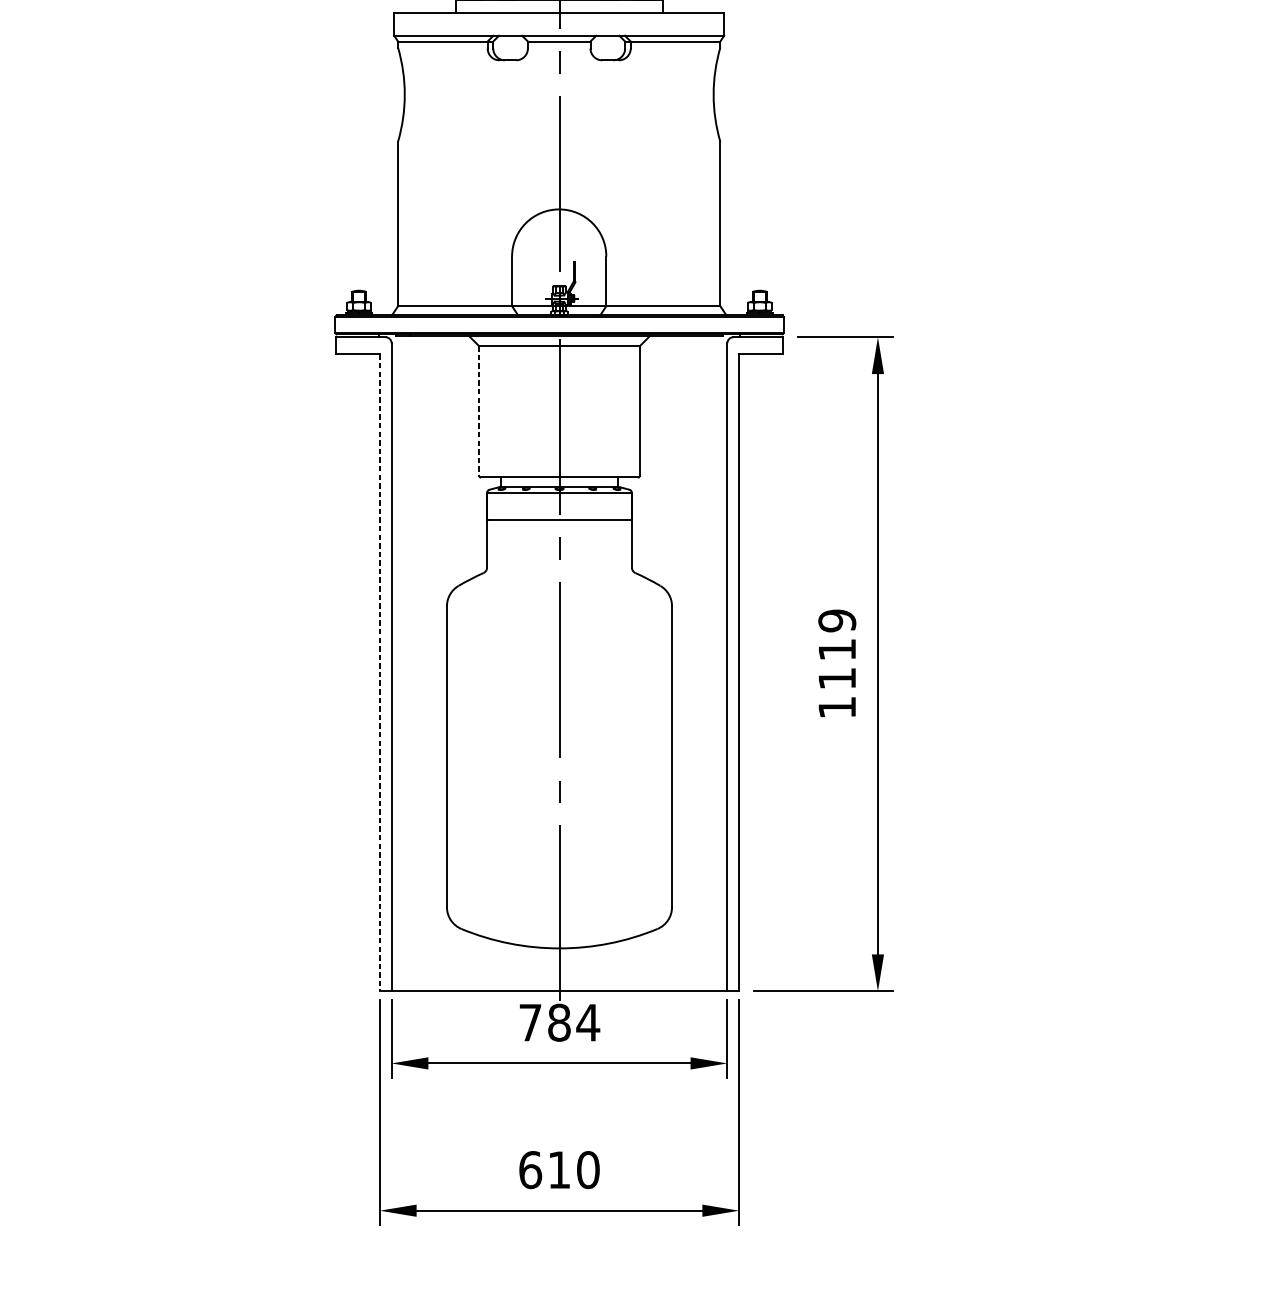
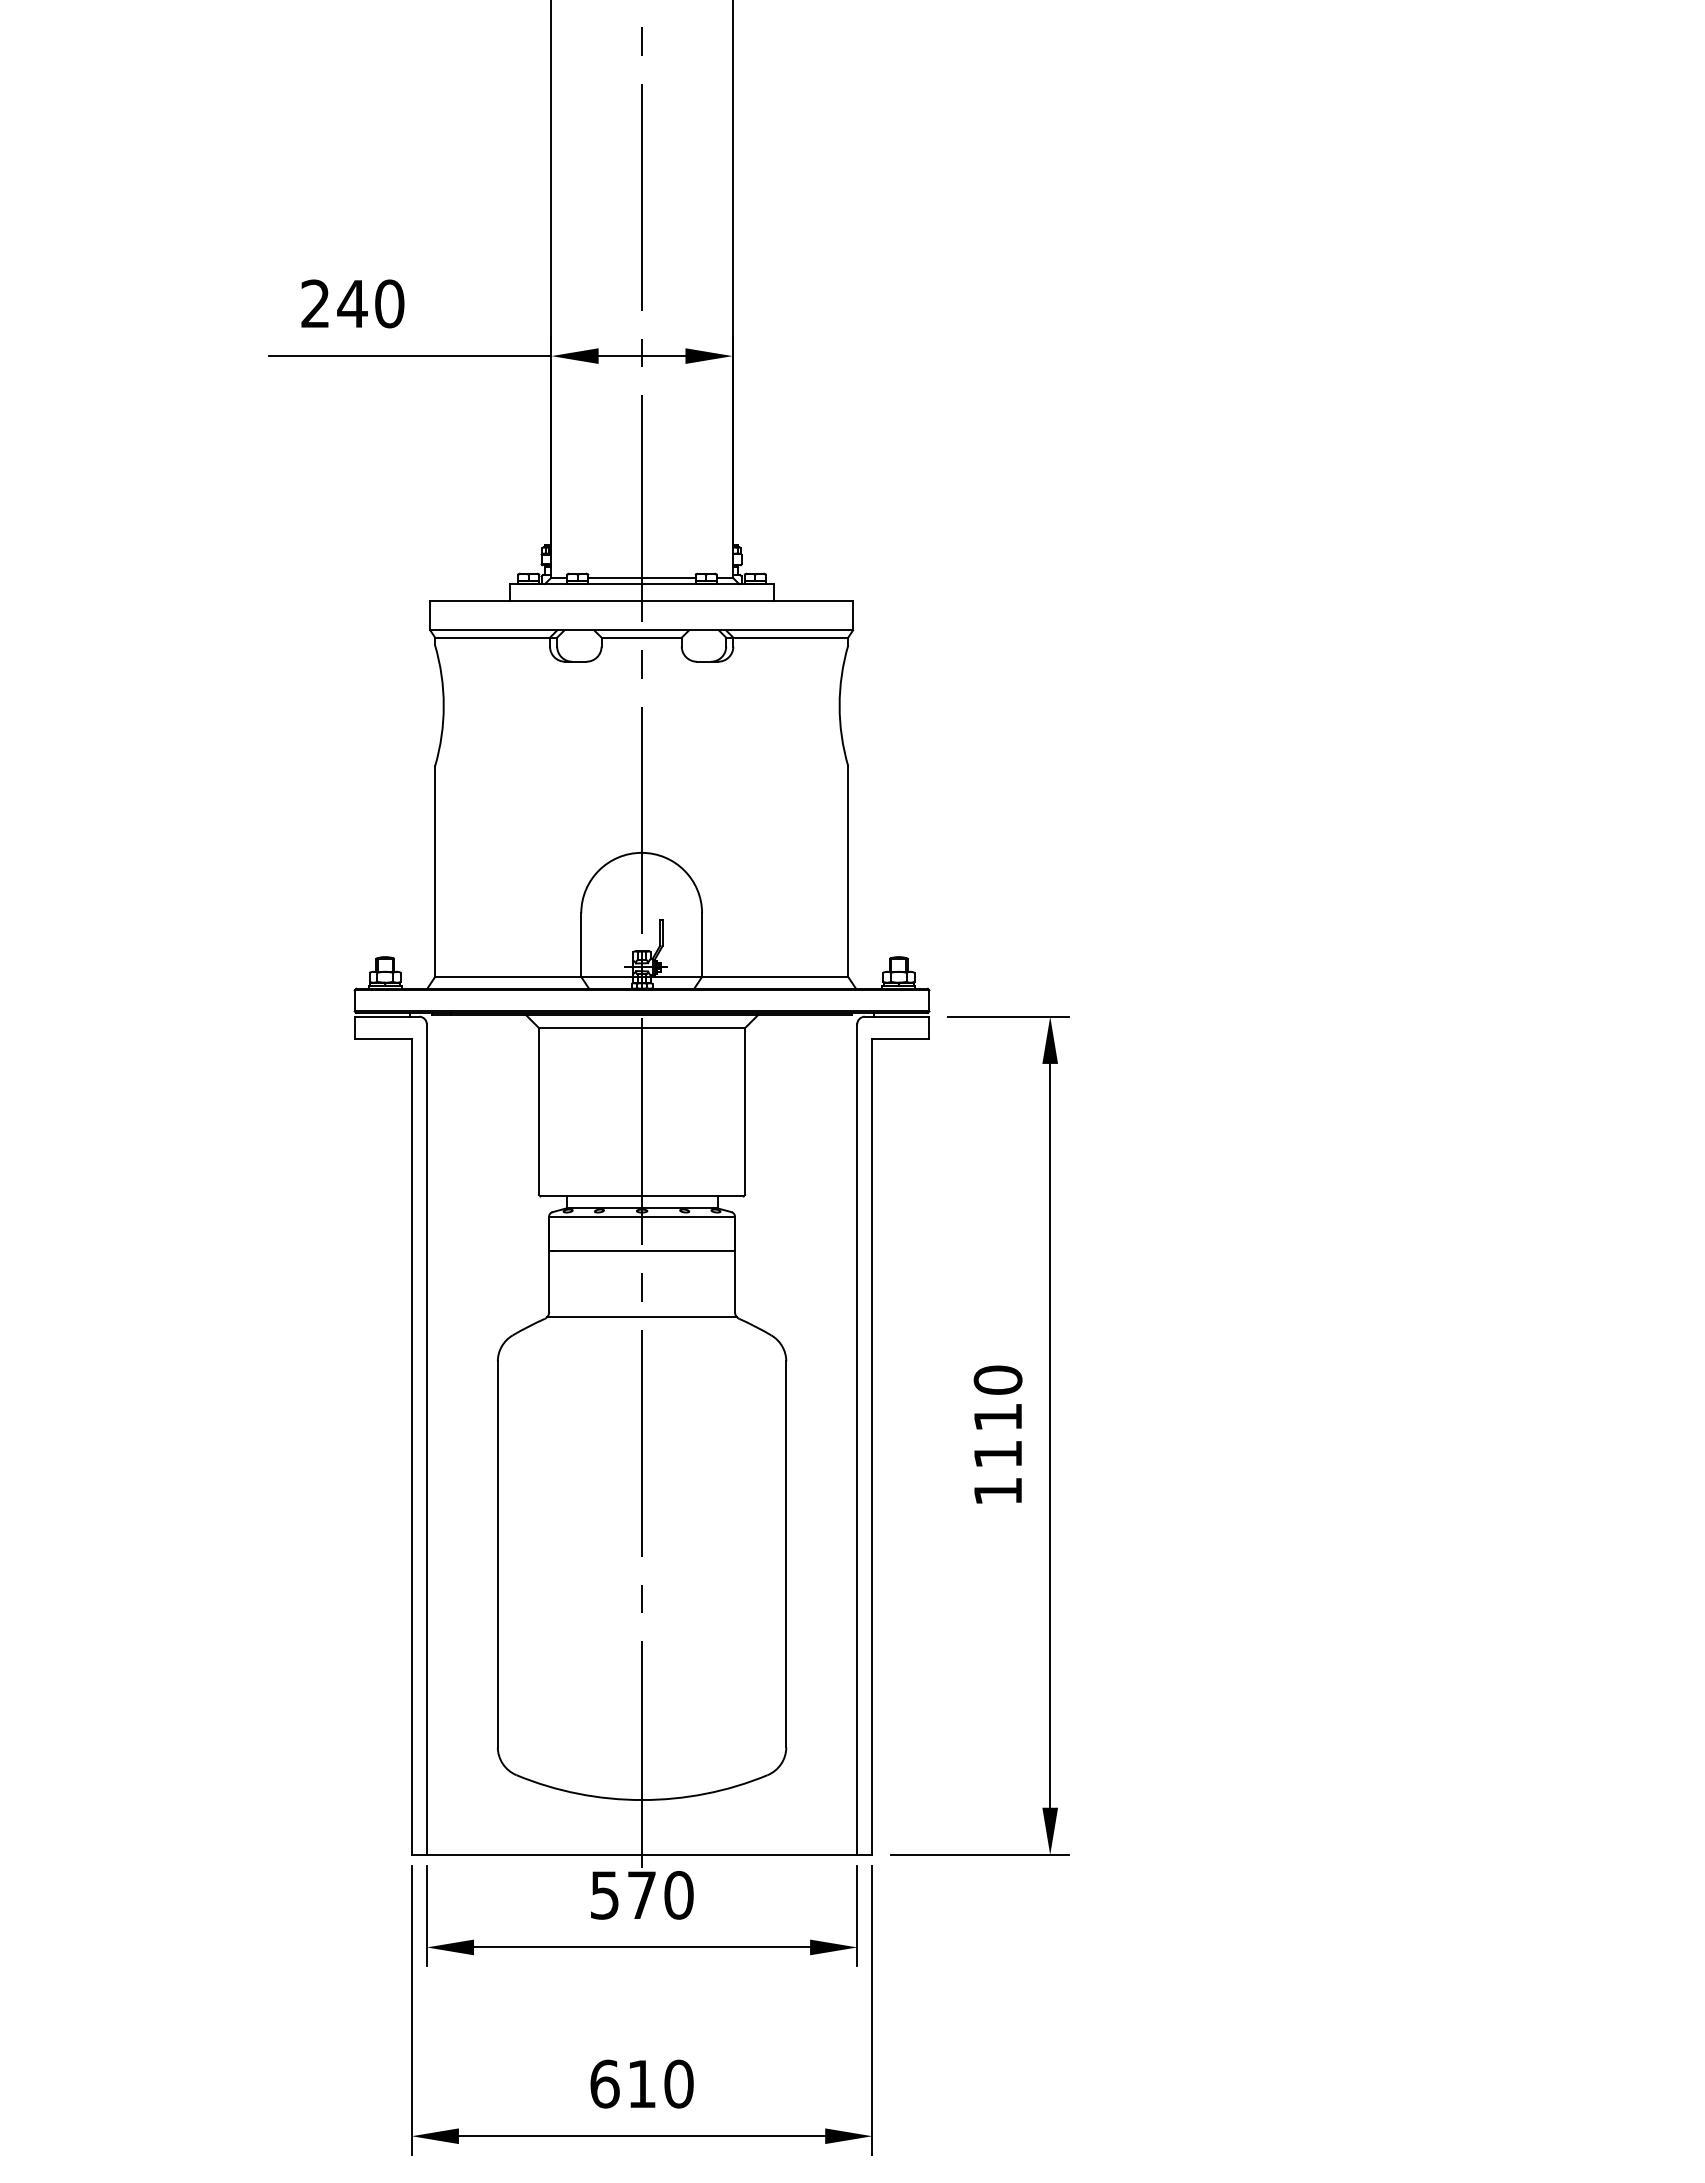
line: (478, 411) -> (538, 1112), dashed -> solid
line: (559, 571) -> (641, 1316), added
text: (836, 621) -> (997, 1380), 1119 -> 1110
line: (379, 673) -> (411, 1447), dashed -> solid
text: (559, 1022) -> (642, 1895), 784 -> 570

